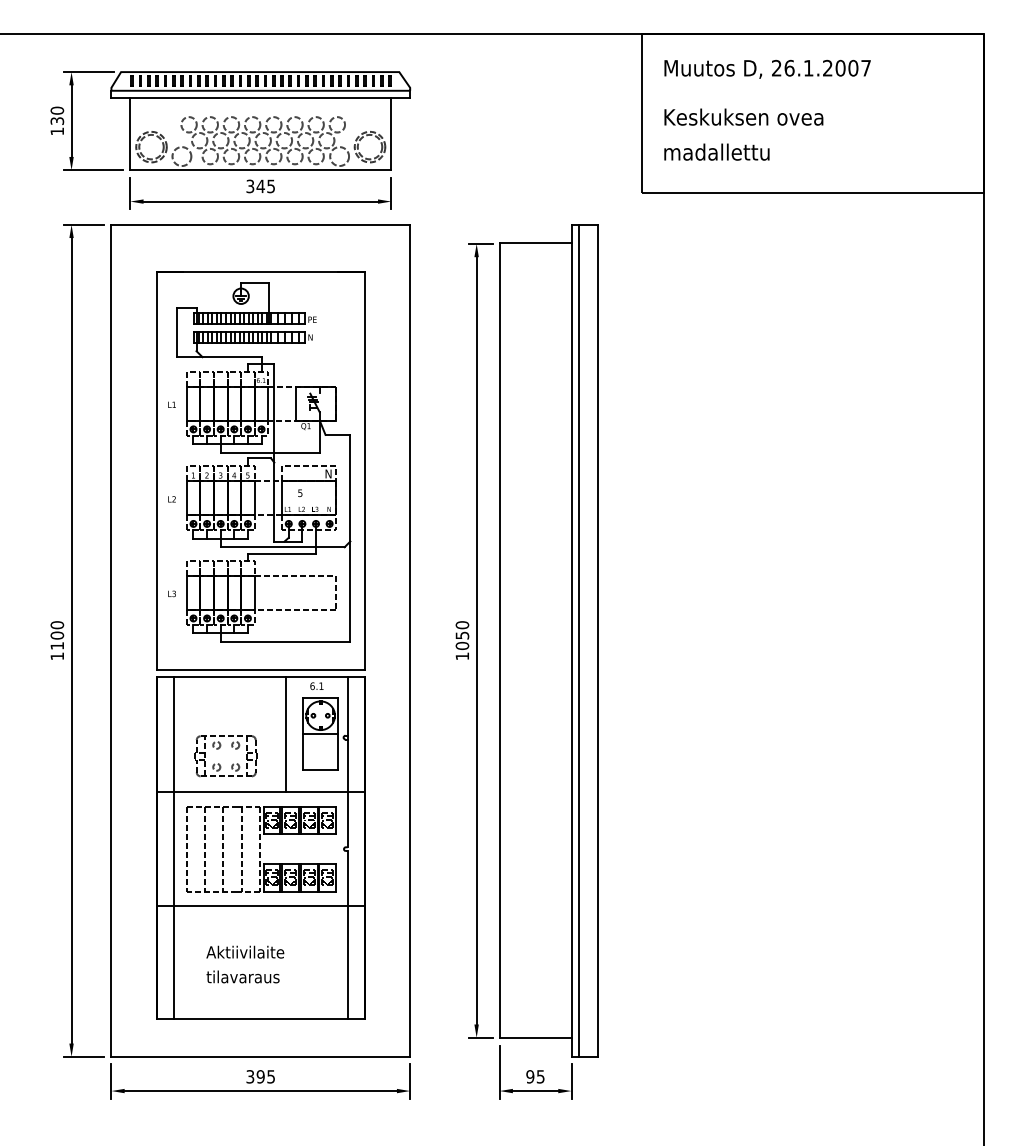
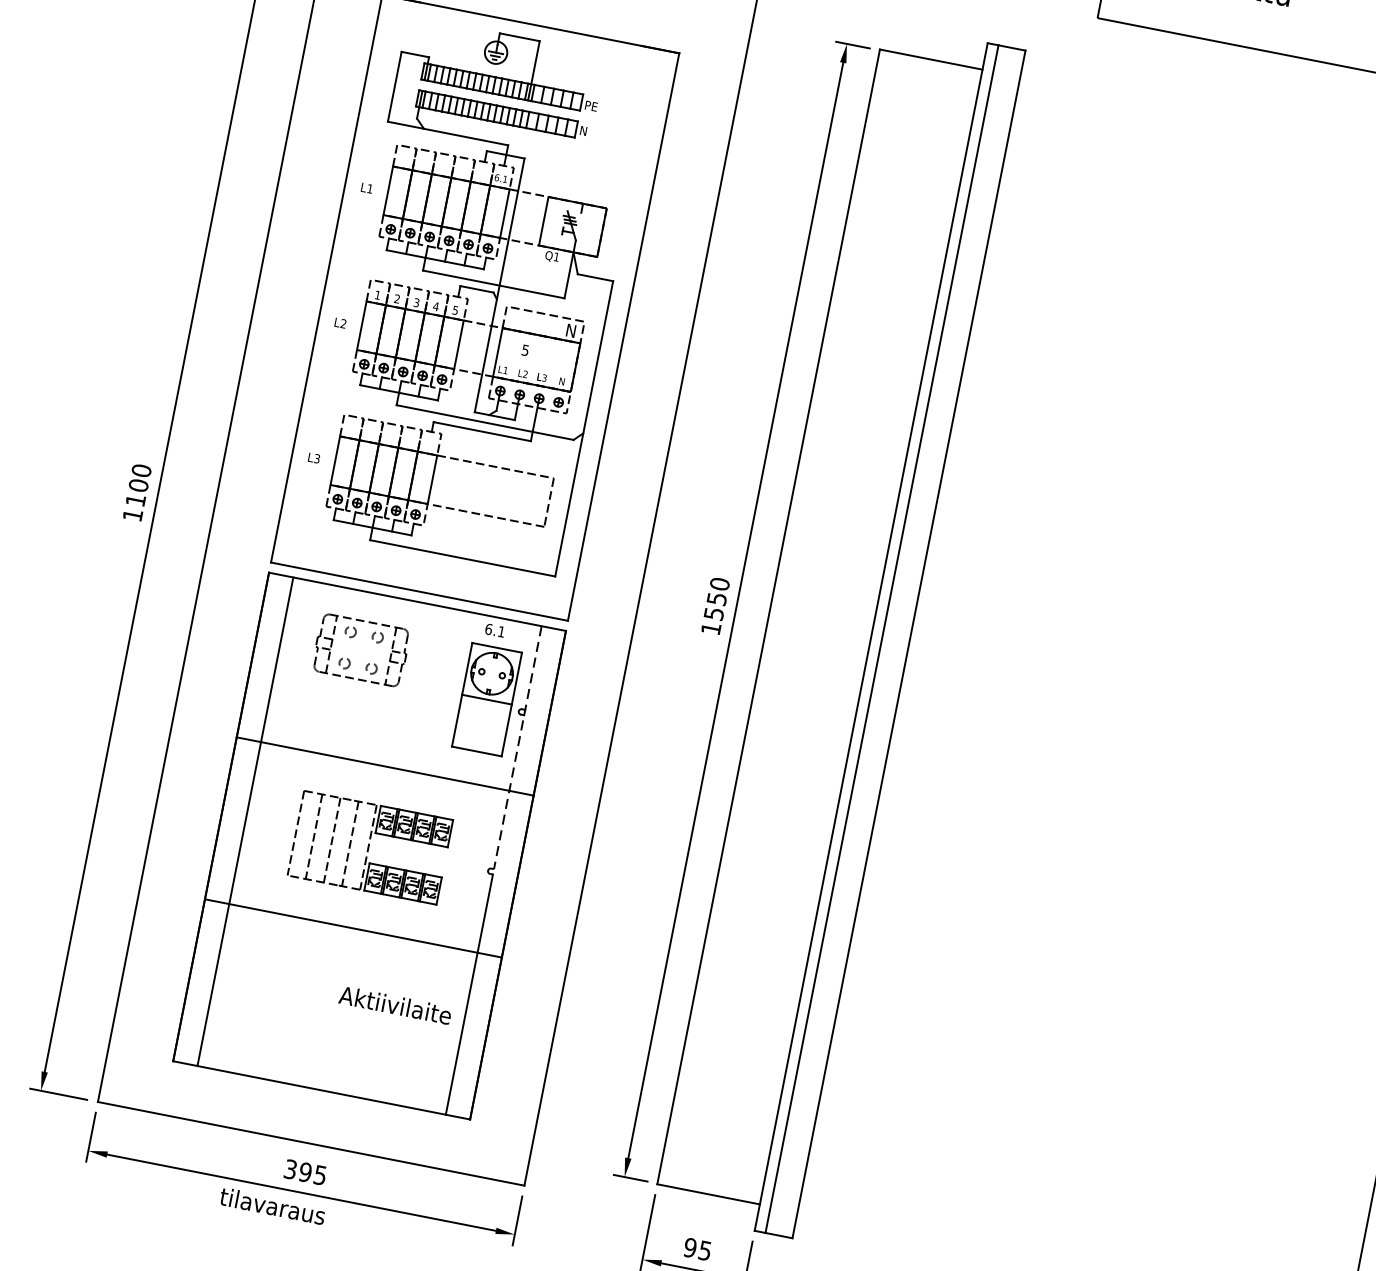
text: (462, 645) -> (714, 613), 1050 -> 1550
line: (286, 734) -> (438, 690), removed
line: (347, 762) -> (517, 748), solid -> dashed
part: (219, 763) -> (349, 658), moved
part: (261, 849) -> (370, 848), size x0.7
text: (245, 951) -> (395, 1004), moved
text: (242, 976) -> (271, 1205), moved

